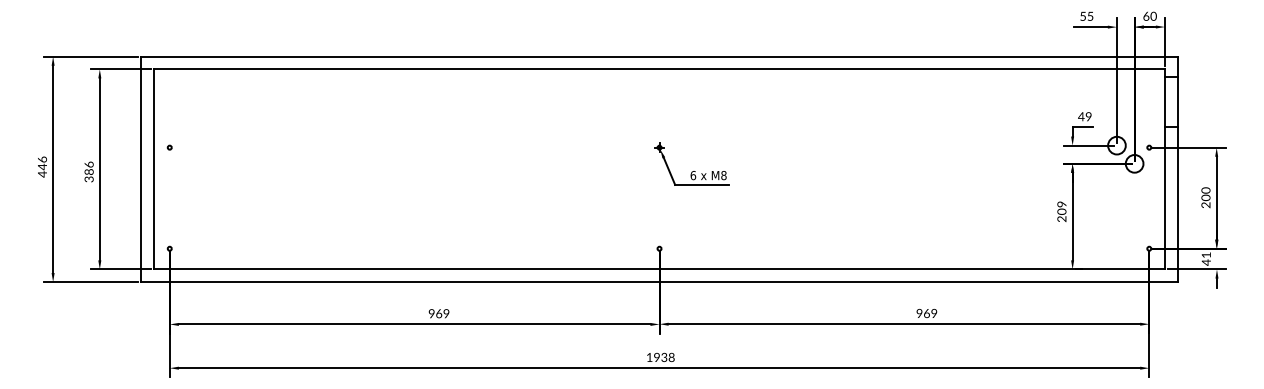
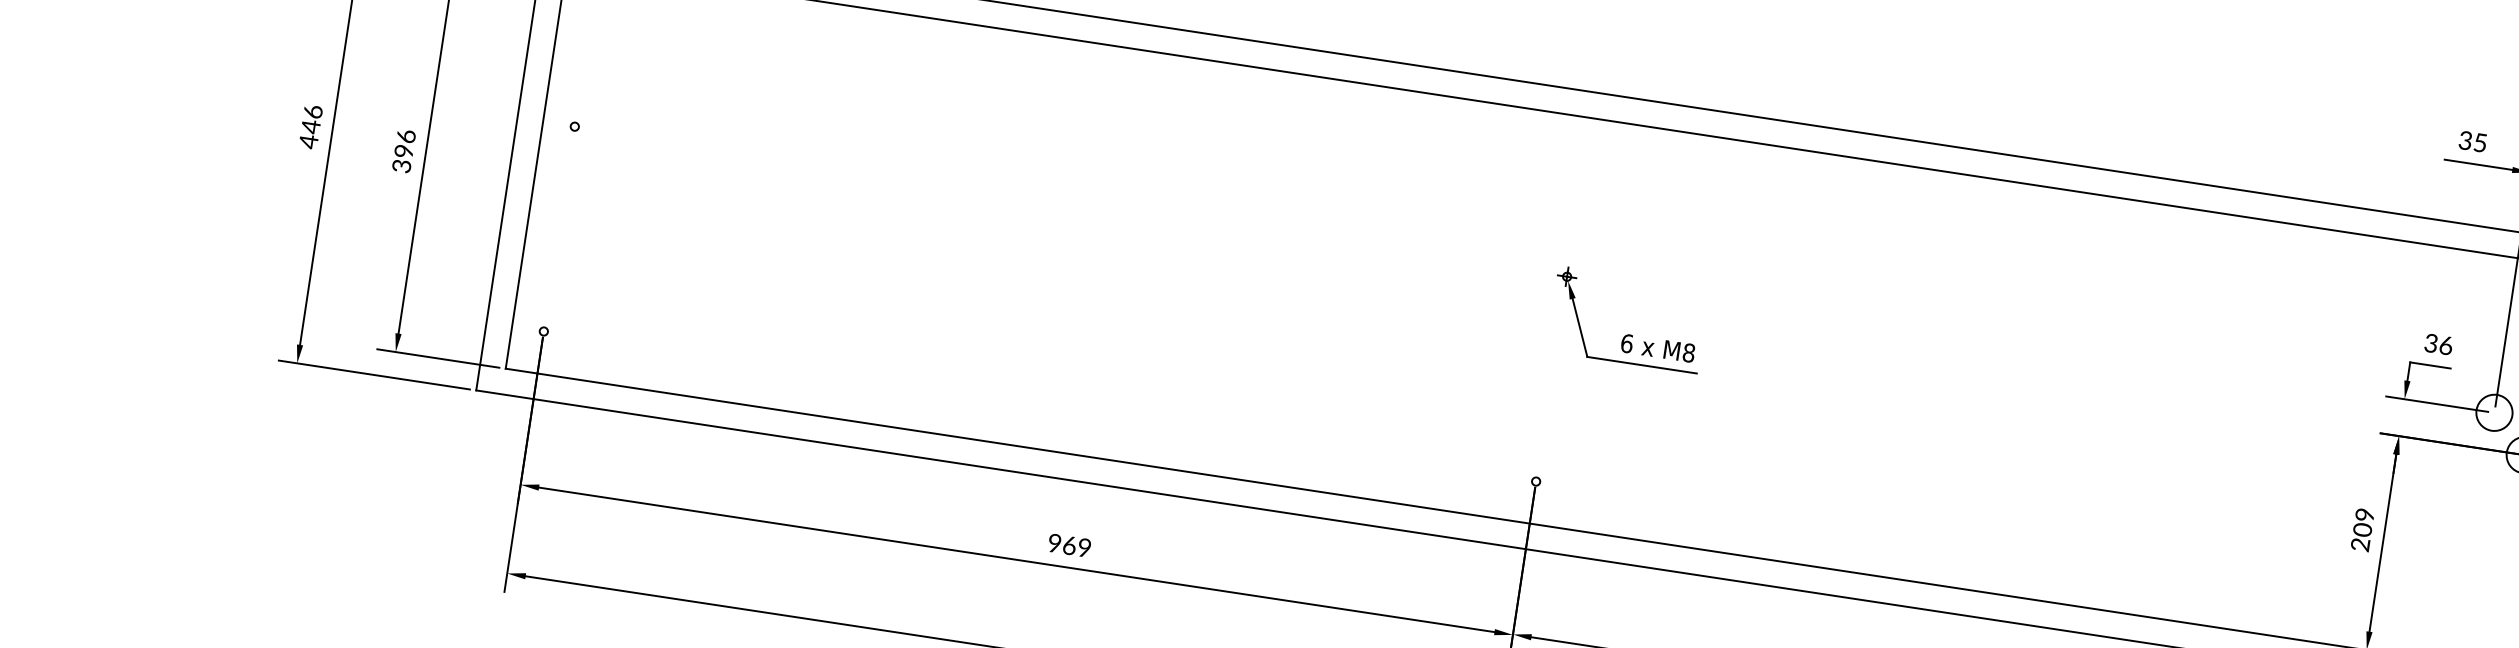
text: (1083, 15) -> (2466, 138), 55 -> 35
text: (1084, 116) -> (2437, 343), 49 -> 36
text: (89, 171) -> (404, 150), 386 -> 396

